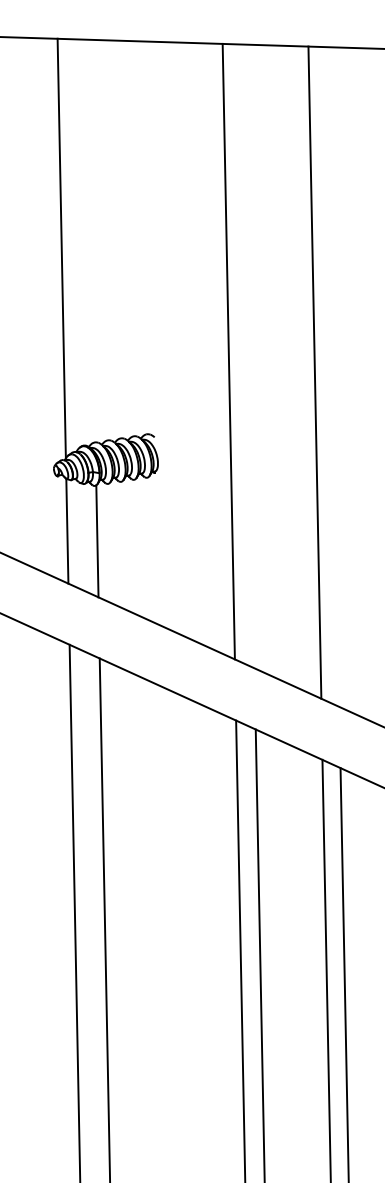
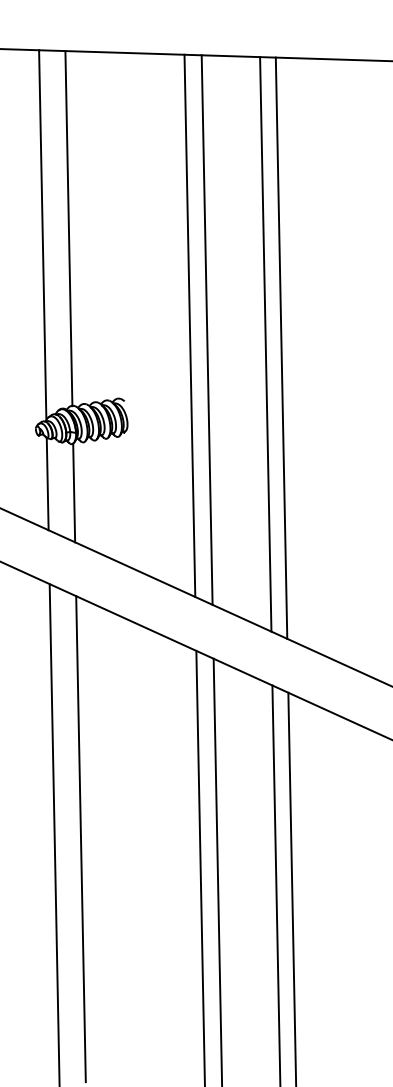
line: (90, 241) -> (68, 228), added
line: (247, 355) -> (206, 329), added
line: (332, 376) -> (281, 347), added

